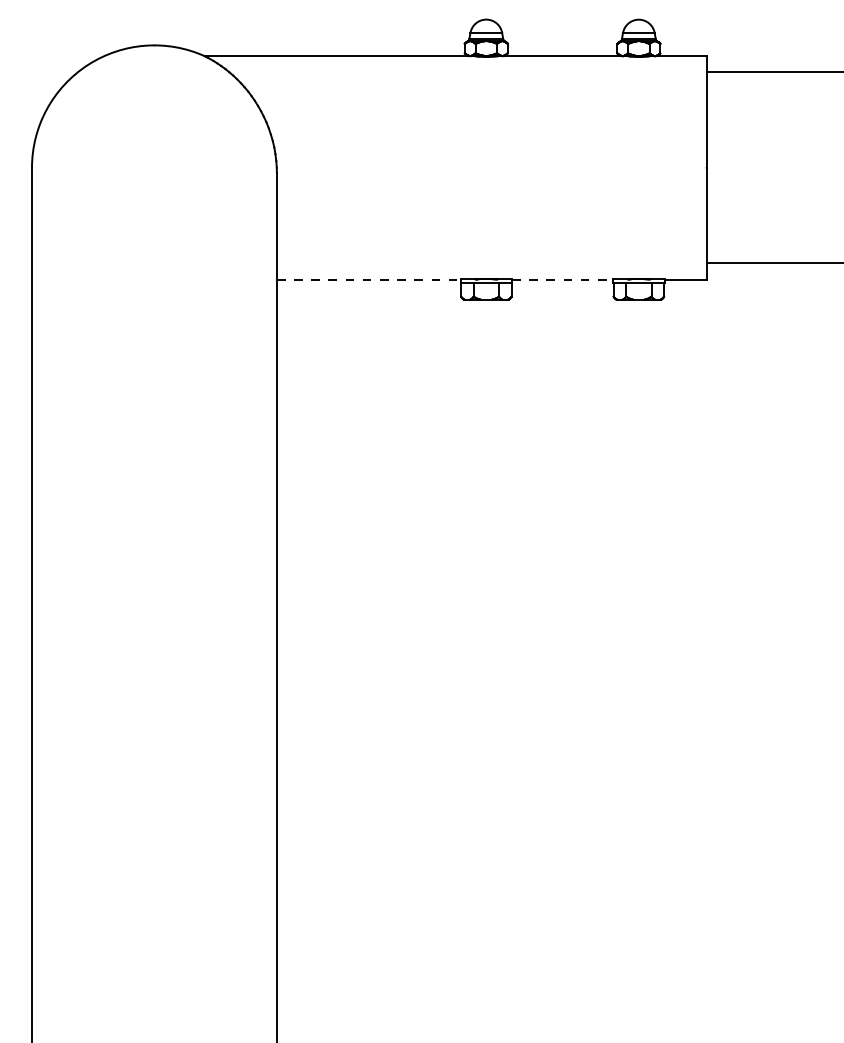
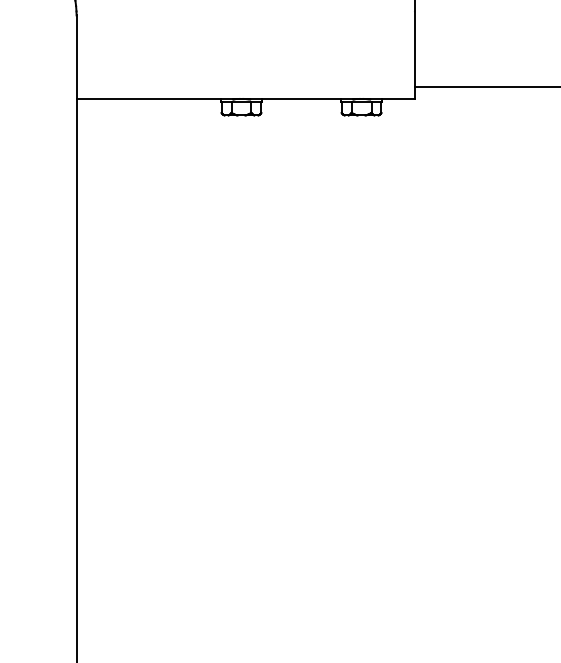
line: (368, 279) -> (148, 99), dashed -> solid
line: (563, 279) -> (302, 99), dashed -> solid

